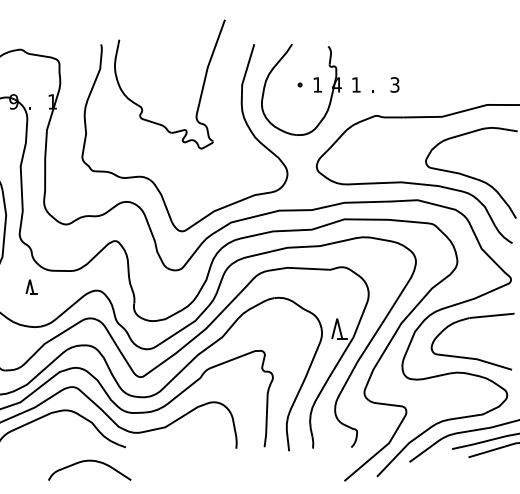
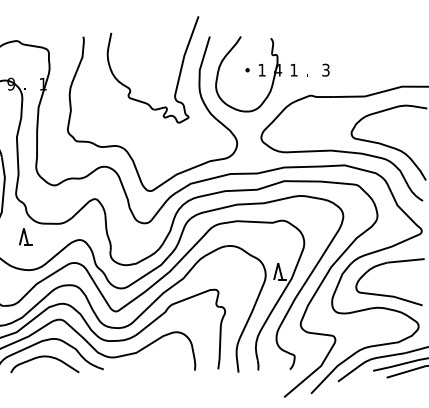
part: (200, 91) -> (178, 75), moved
part: (31, 286) -> (25, 236), size x1.43
curve: (89, 461) -> (44, 357), moved

